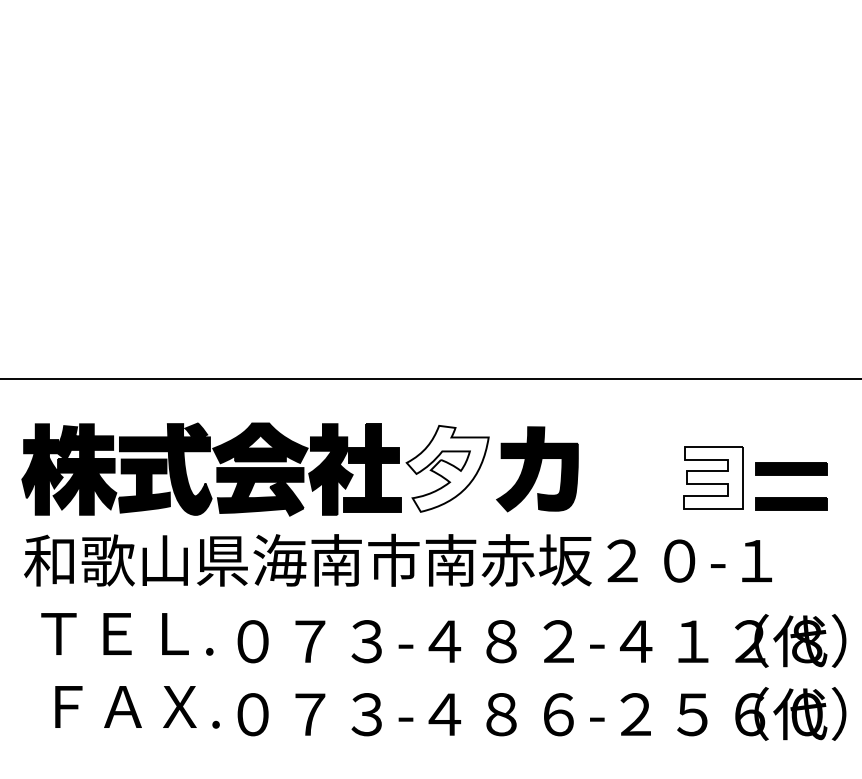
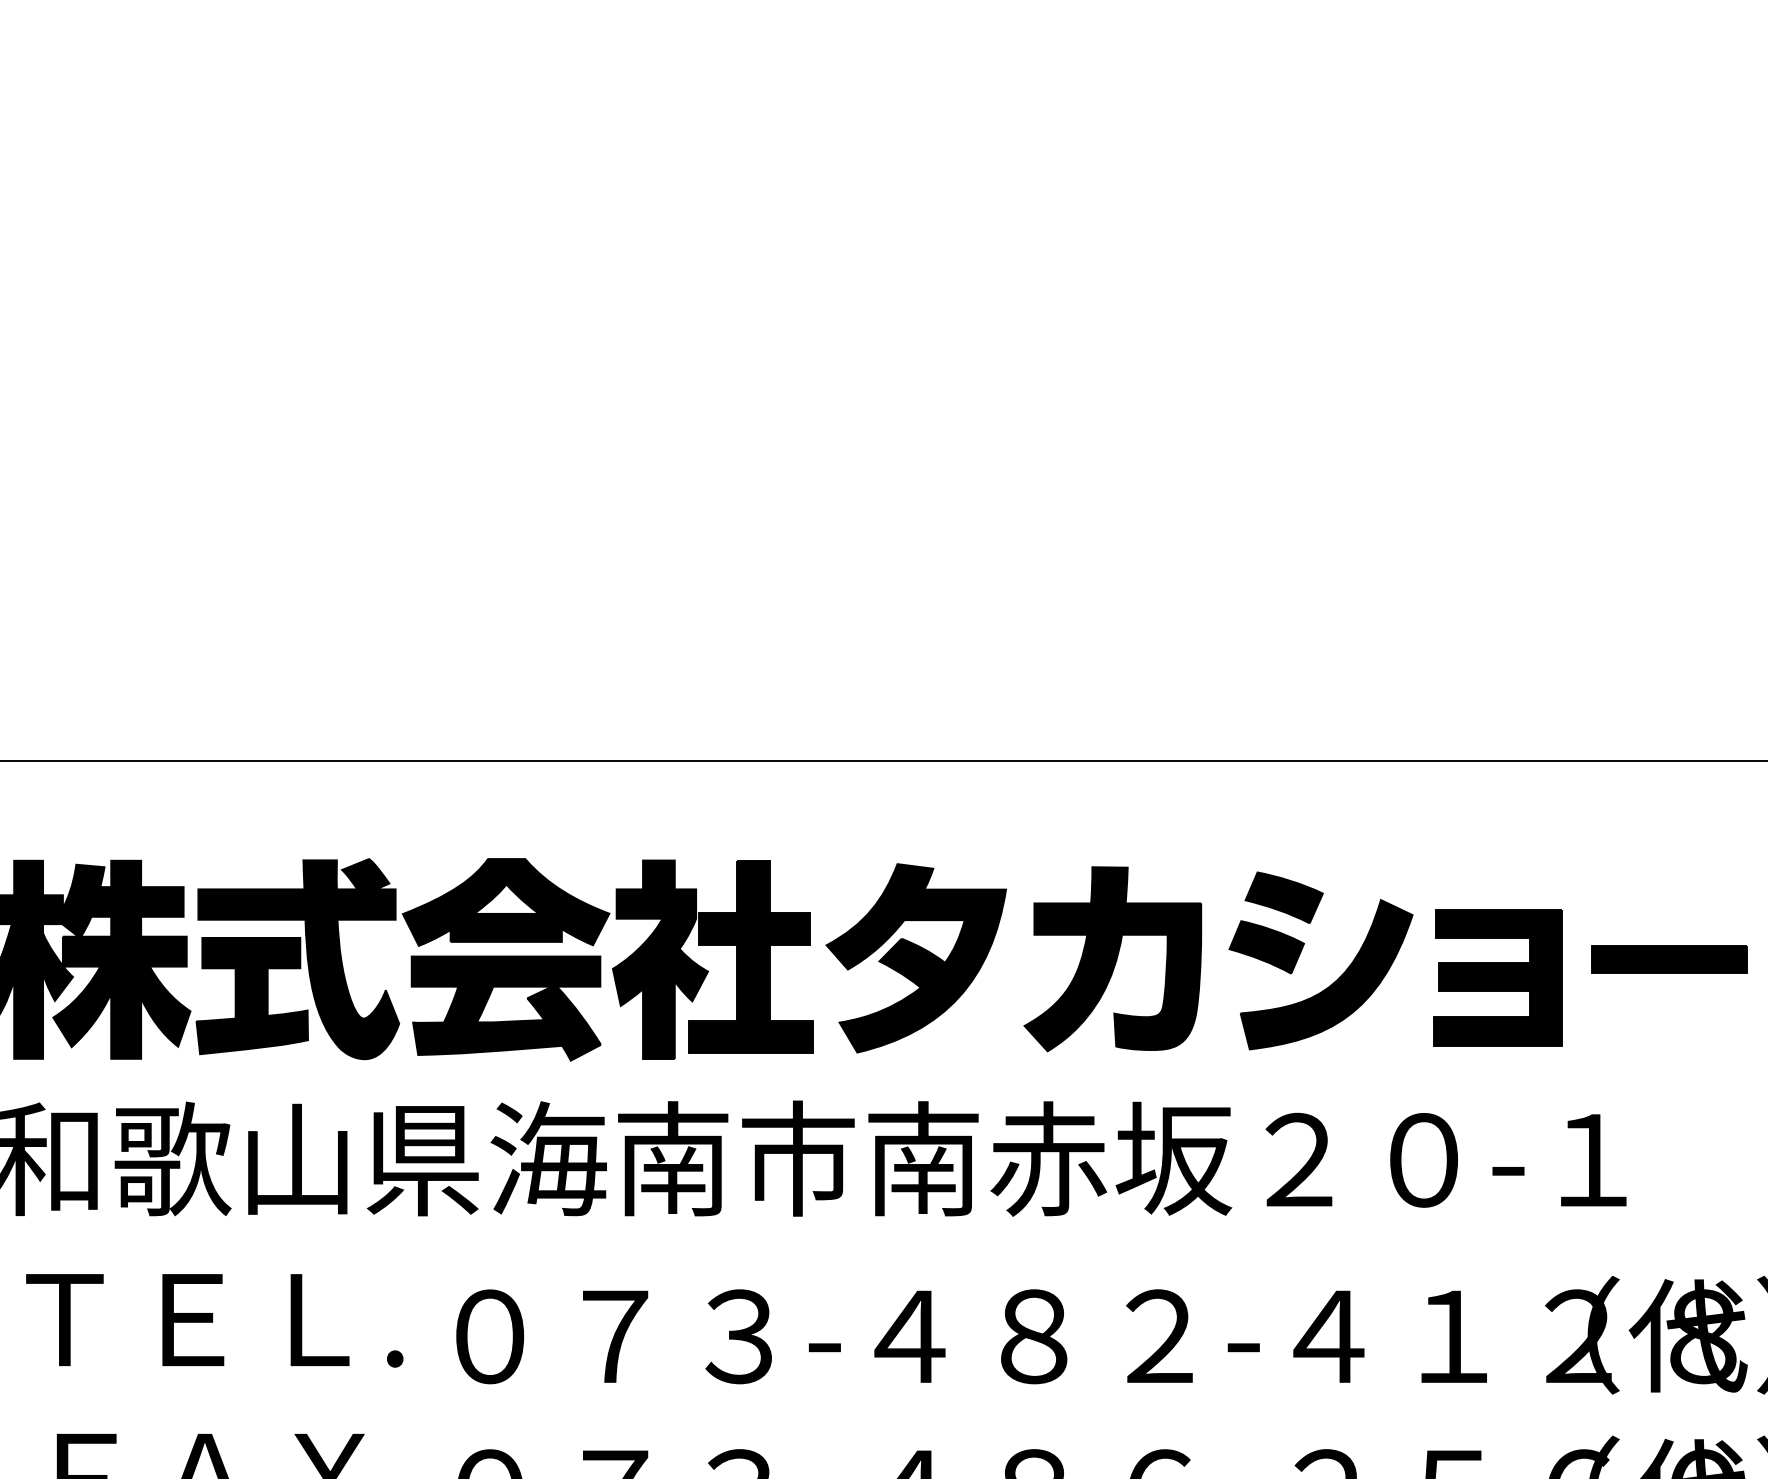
part: (624, 465) -> (1303, 950), added
fill: (447, 468) -> (915, 957), added
fill: (713, 477) -> (1498, 977), added
part: (791, 503) -> (1669, 1034), removed

